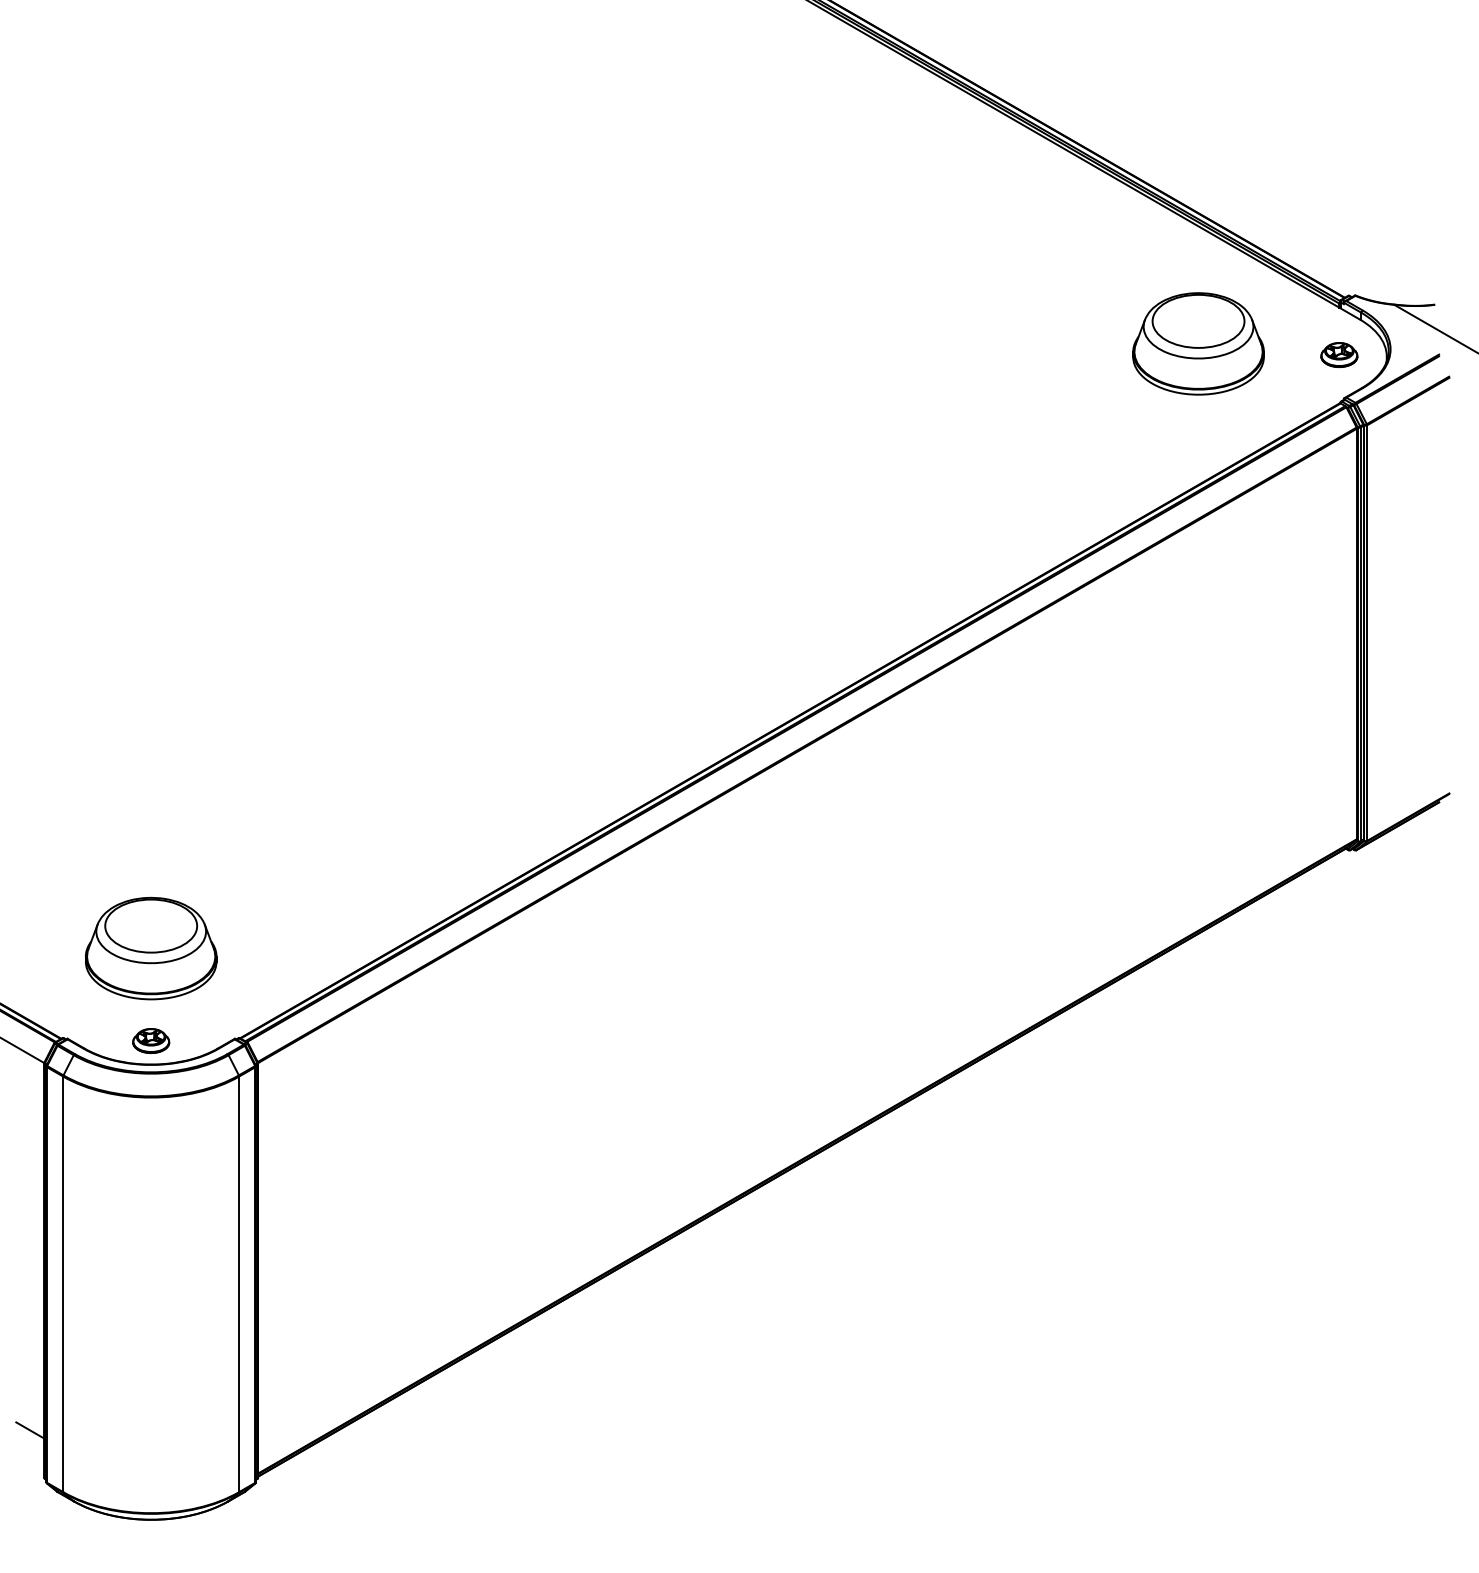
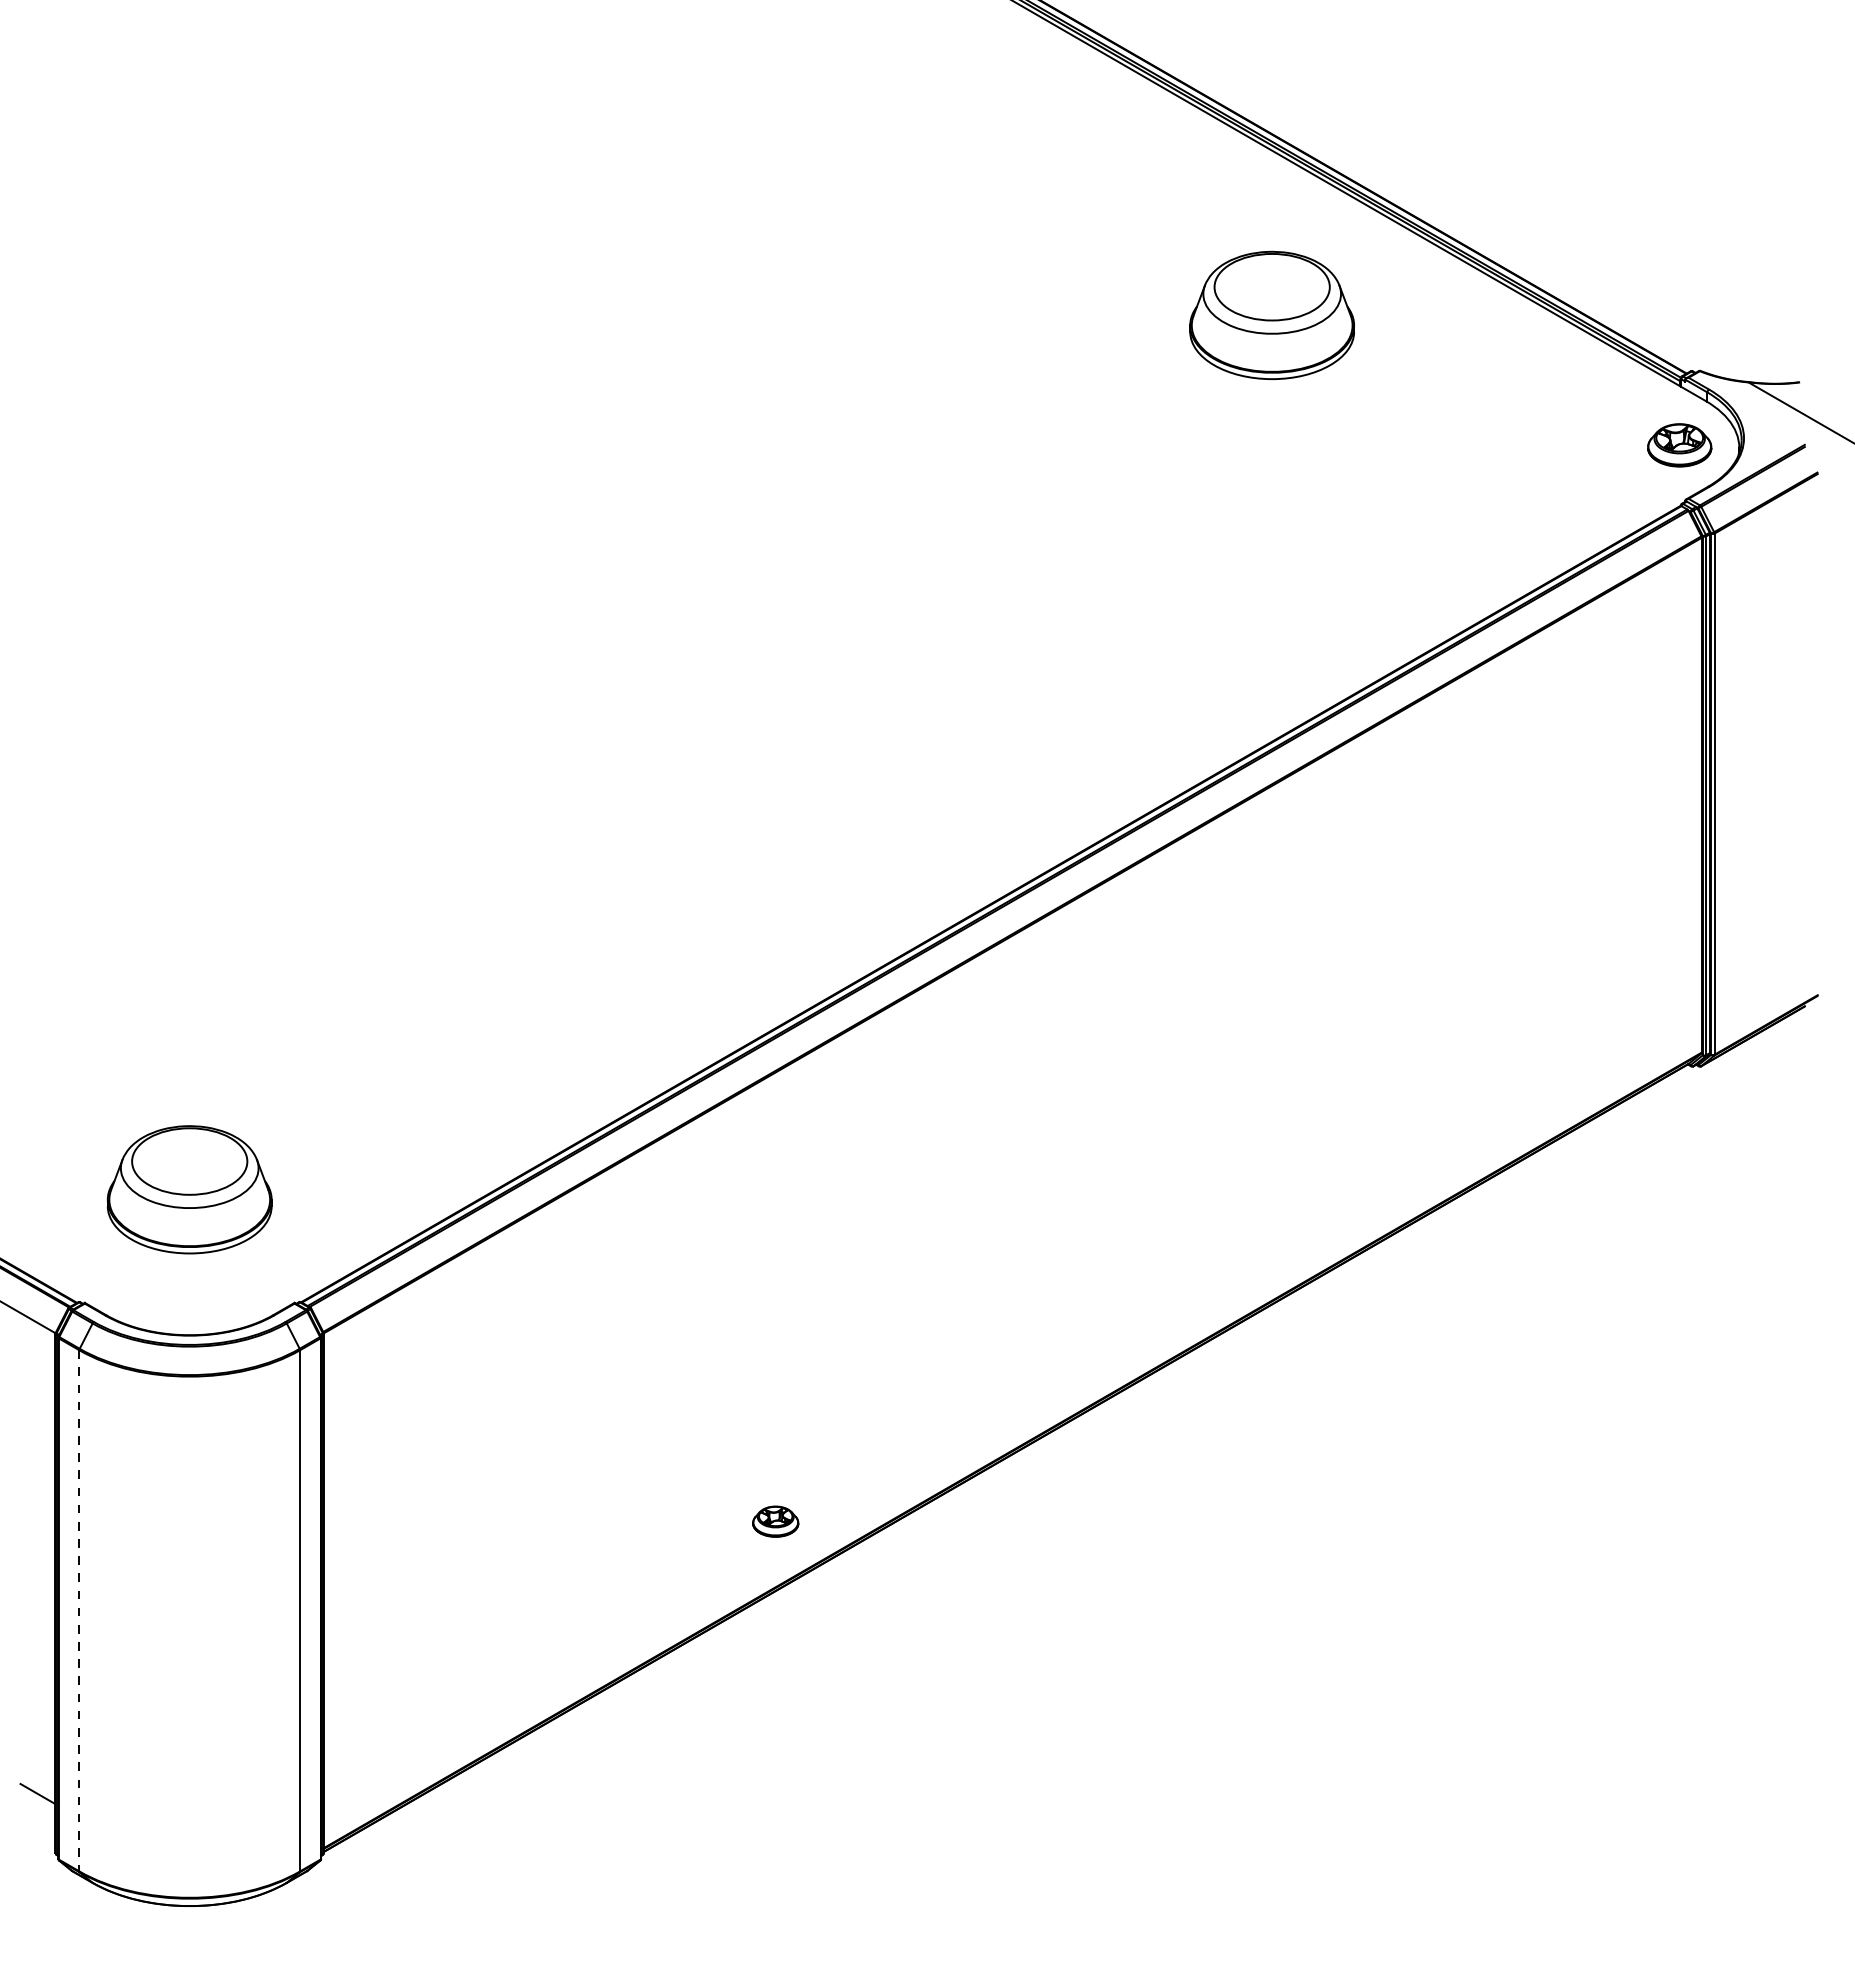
part: (1198, 343) -> (1271, 314), moved
part: (1339, 355) -> (1679, 445), size x1.4
part: (151, 1040) -> (775, 1521), moved
line: (63, 1284) -> (79, 1610), solid -> dashed

